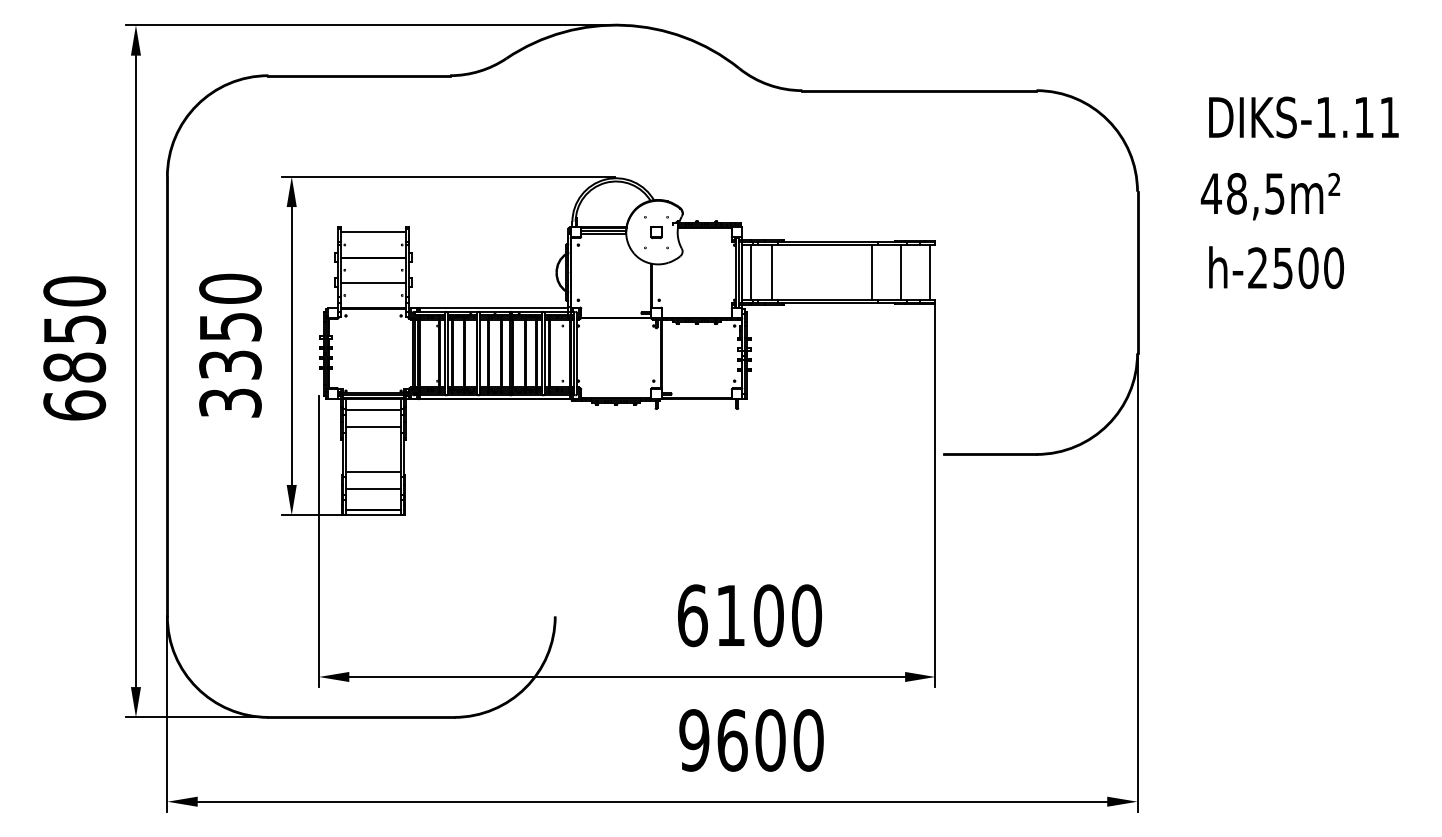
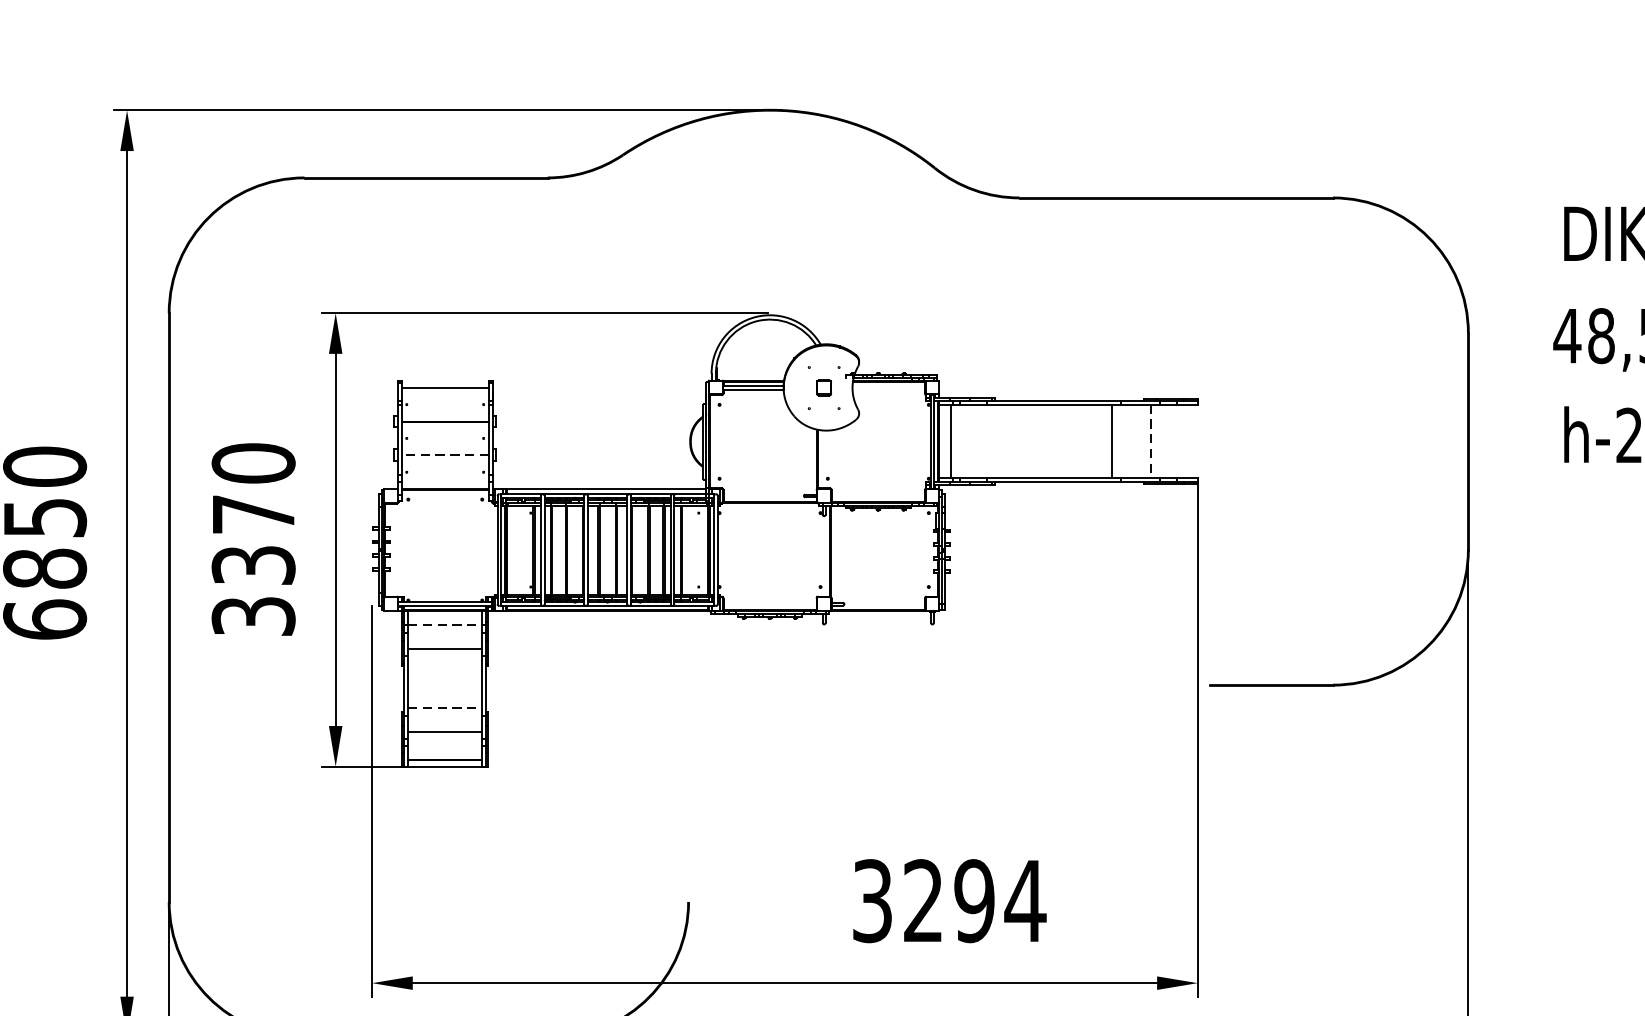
line: (771, 272) -> (978, 441), removed
line: (900, 272) -> (1150, 441), solid -> dashed
line: (930, 272) -> (1191, 441), removed
line: (373, 282) -> (445, 454), solid -> dashed
text: (230, 327) -> (253, 515), 3350 -> 3370
line: (373, 409) -> (445, 624), solid -> dashed
line: (373, 471) -> (445, 707), solid -> dashed
text: (750, 615) -> (950, 900), 6100 -> 3294

